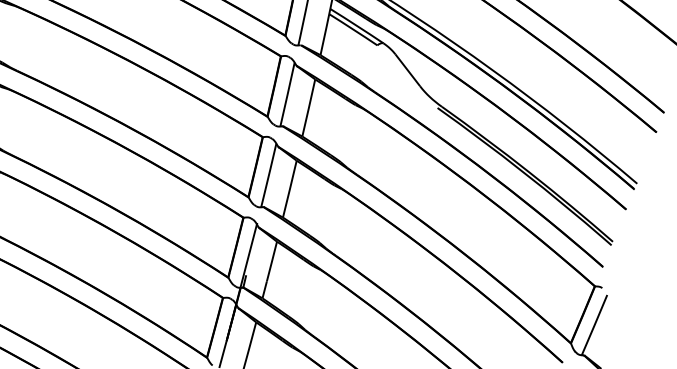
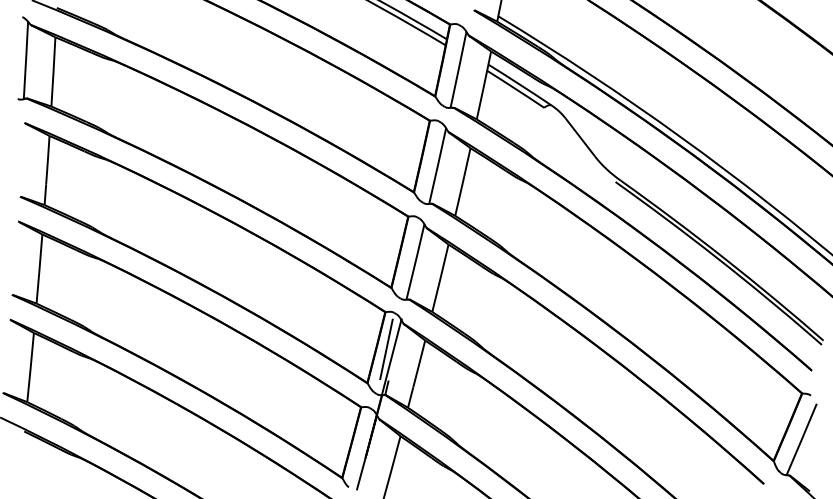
line: (244, 249) -> (386, 349), added

